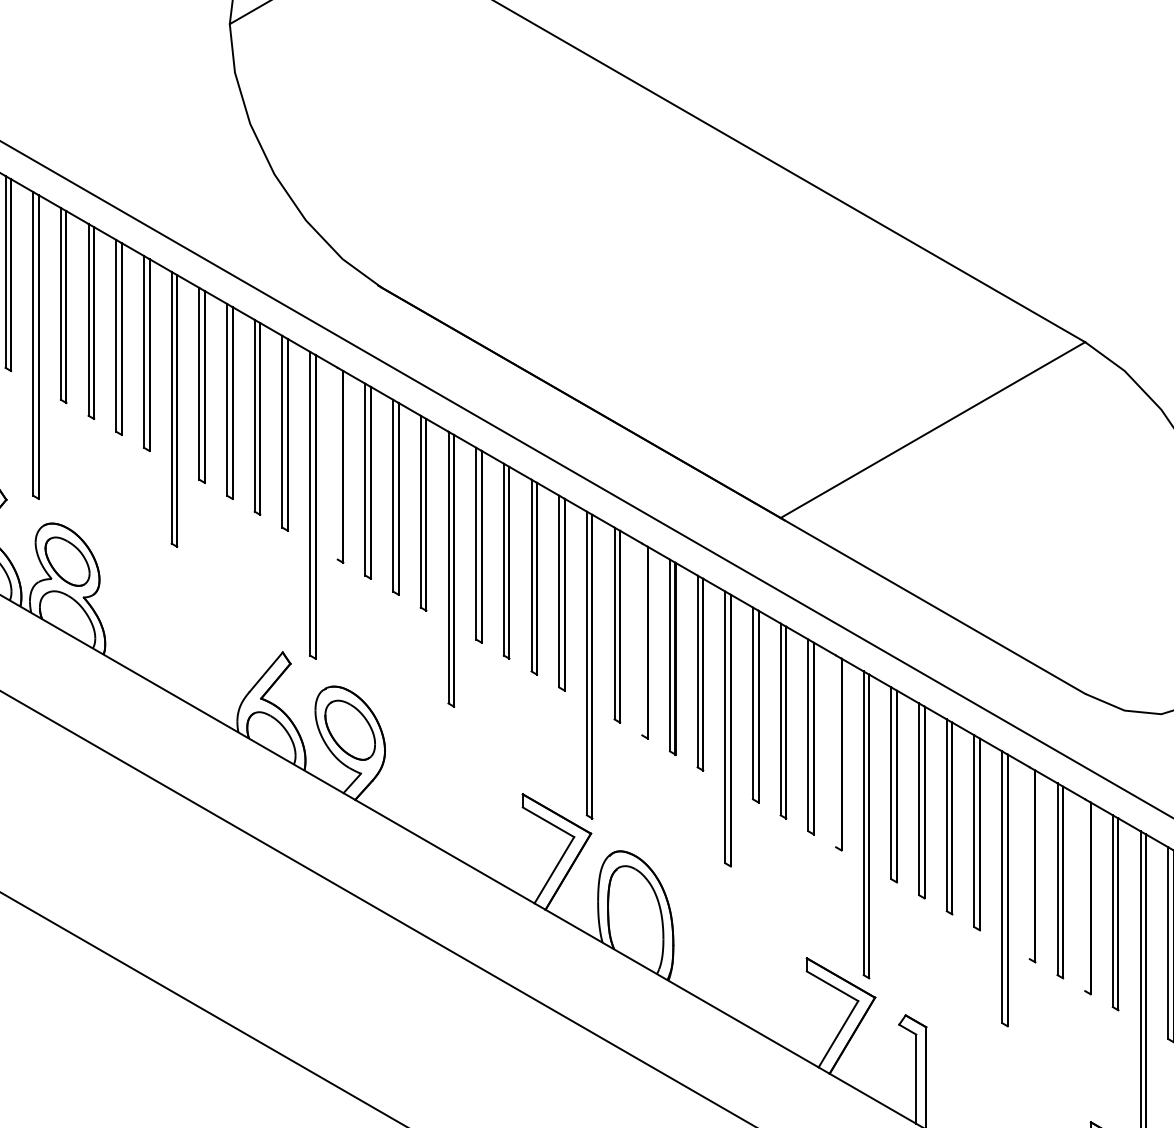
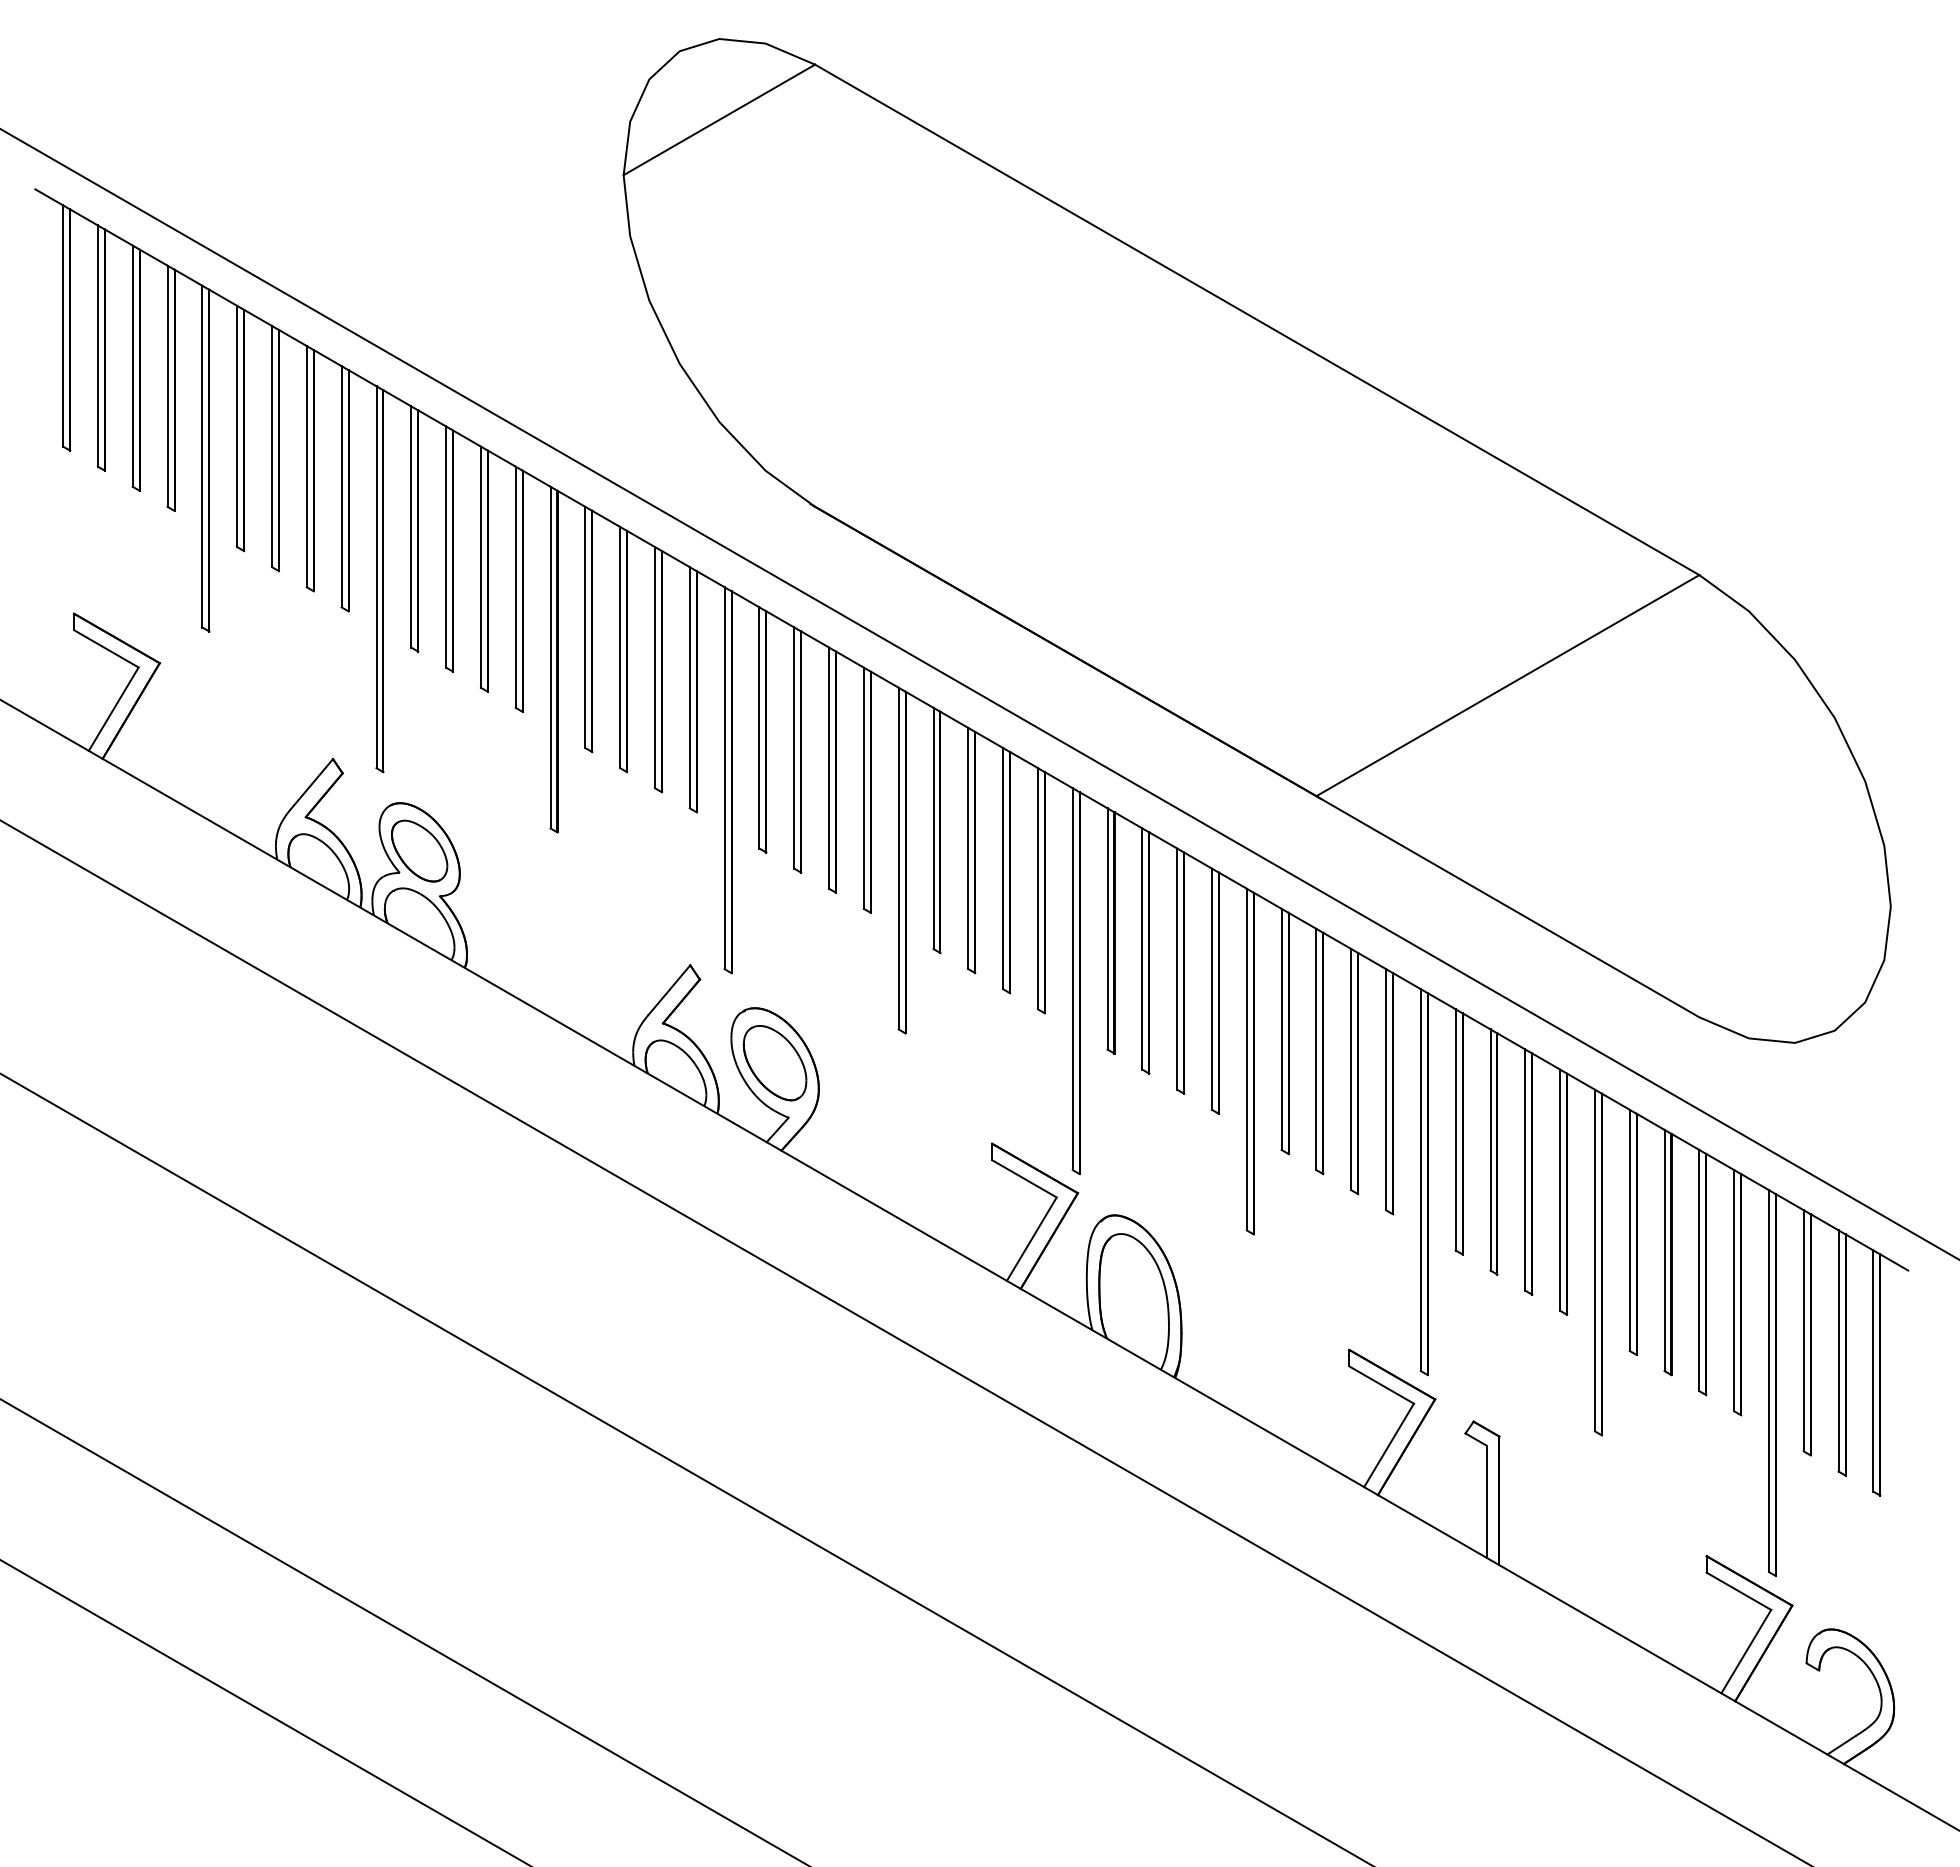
line: (337, 463) -> (759, 727), added
line: (642, 639) -> (1142, 948), added
line: (836, 751) -> (1386, 1089), added
line: (1029, 862) -> (1629, 1229), added
line: (1085, 895) -> (1699, 1270), added

